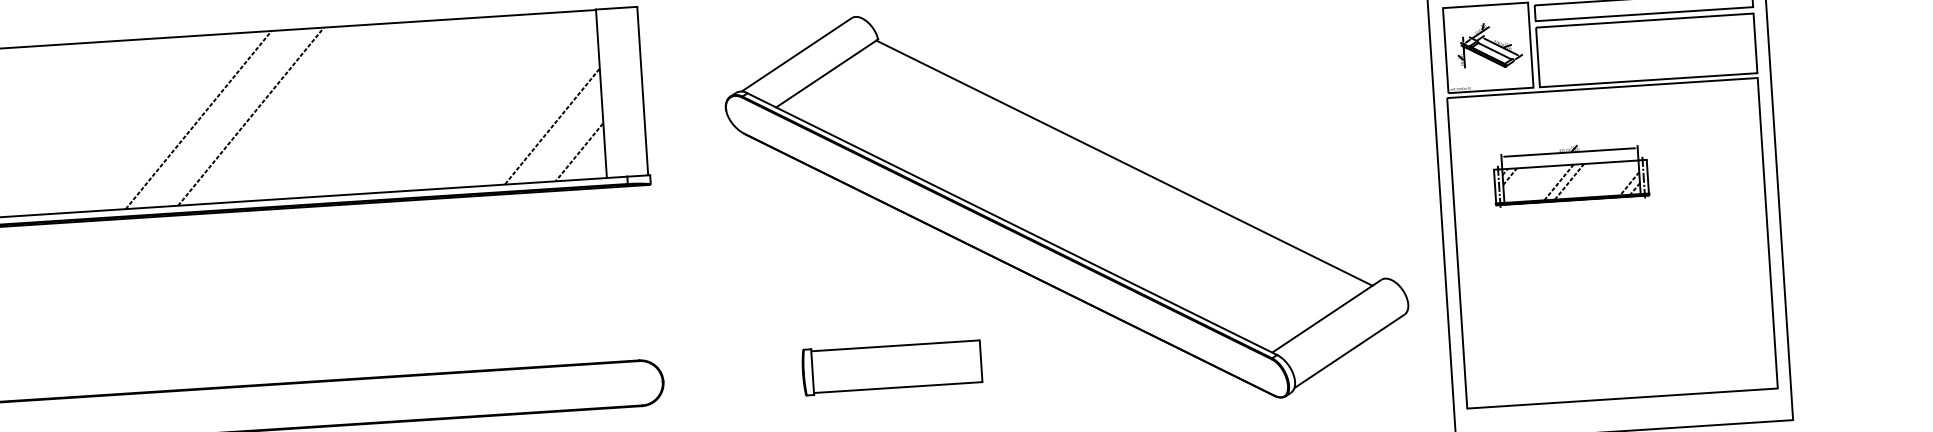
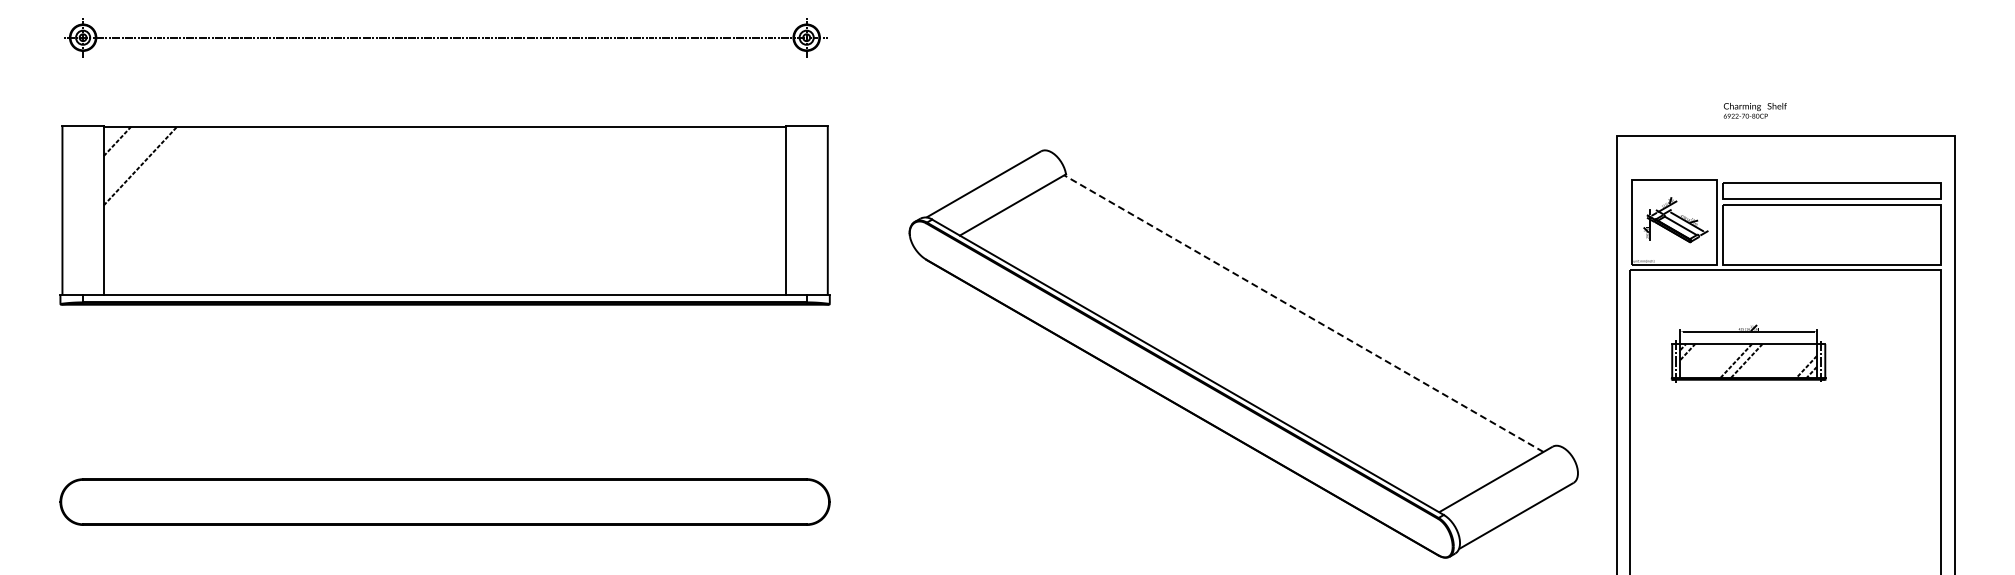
line: (250, 116) -> (434, 210), removed
line: (198, 119) -> (382, 210), removed
line: (551, 126) -> (734, 240), removed
line: (579, 152) -> (760, 267), removed
line: (1124, 163) -> (1303, 313), solid -> dashed
part: (891, 366) -> (1058, 501), removed

